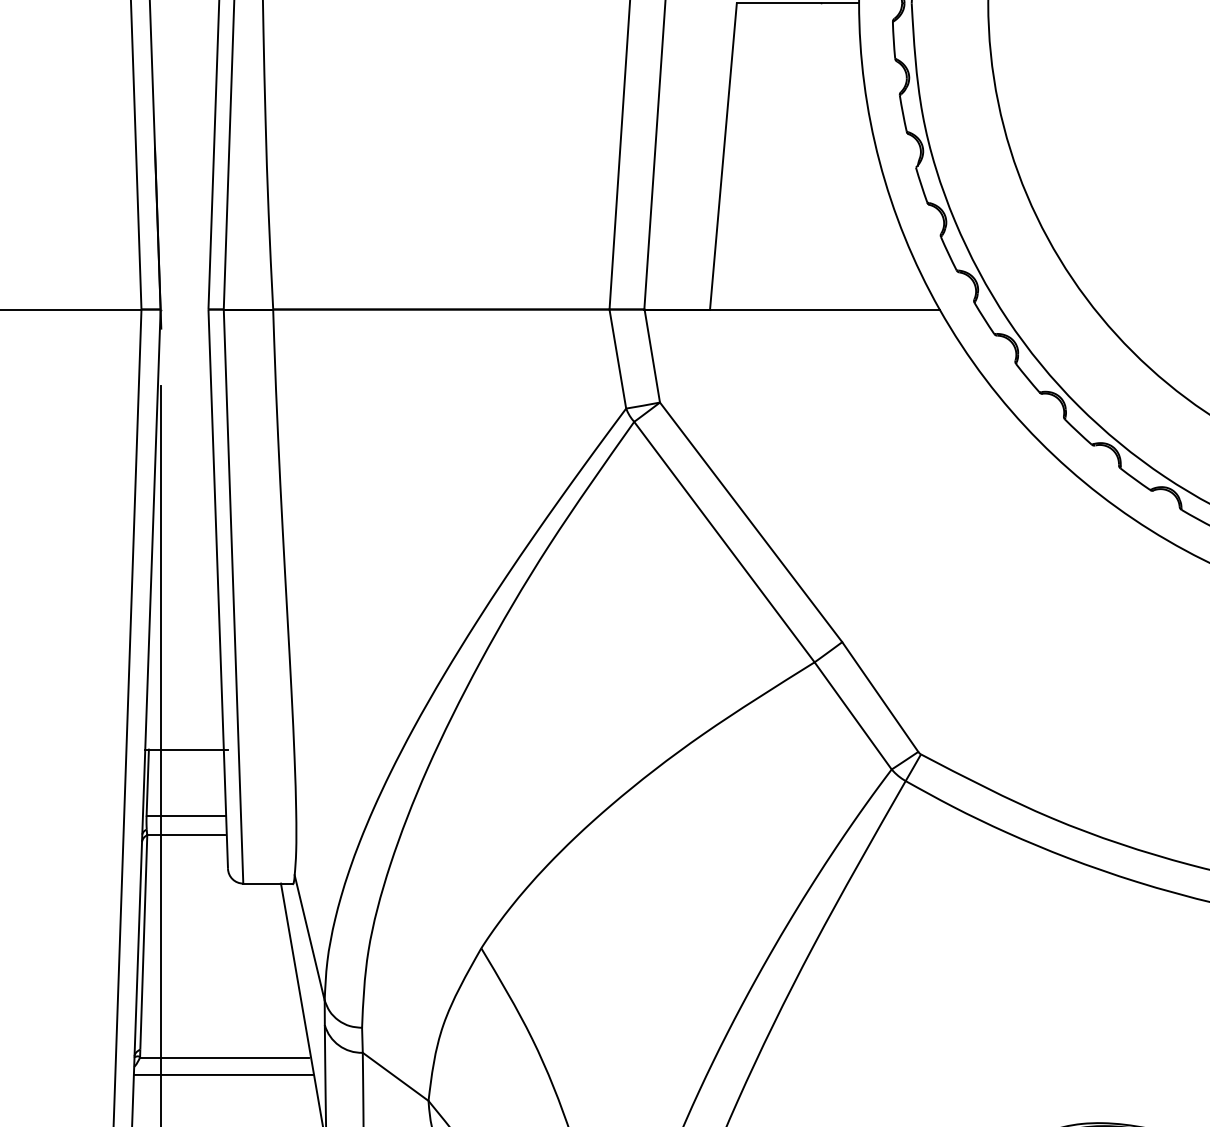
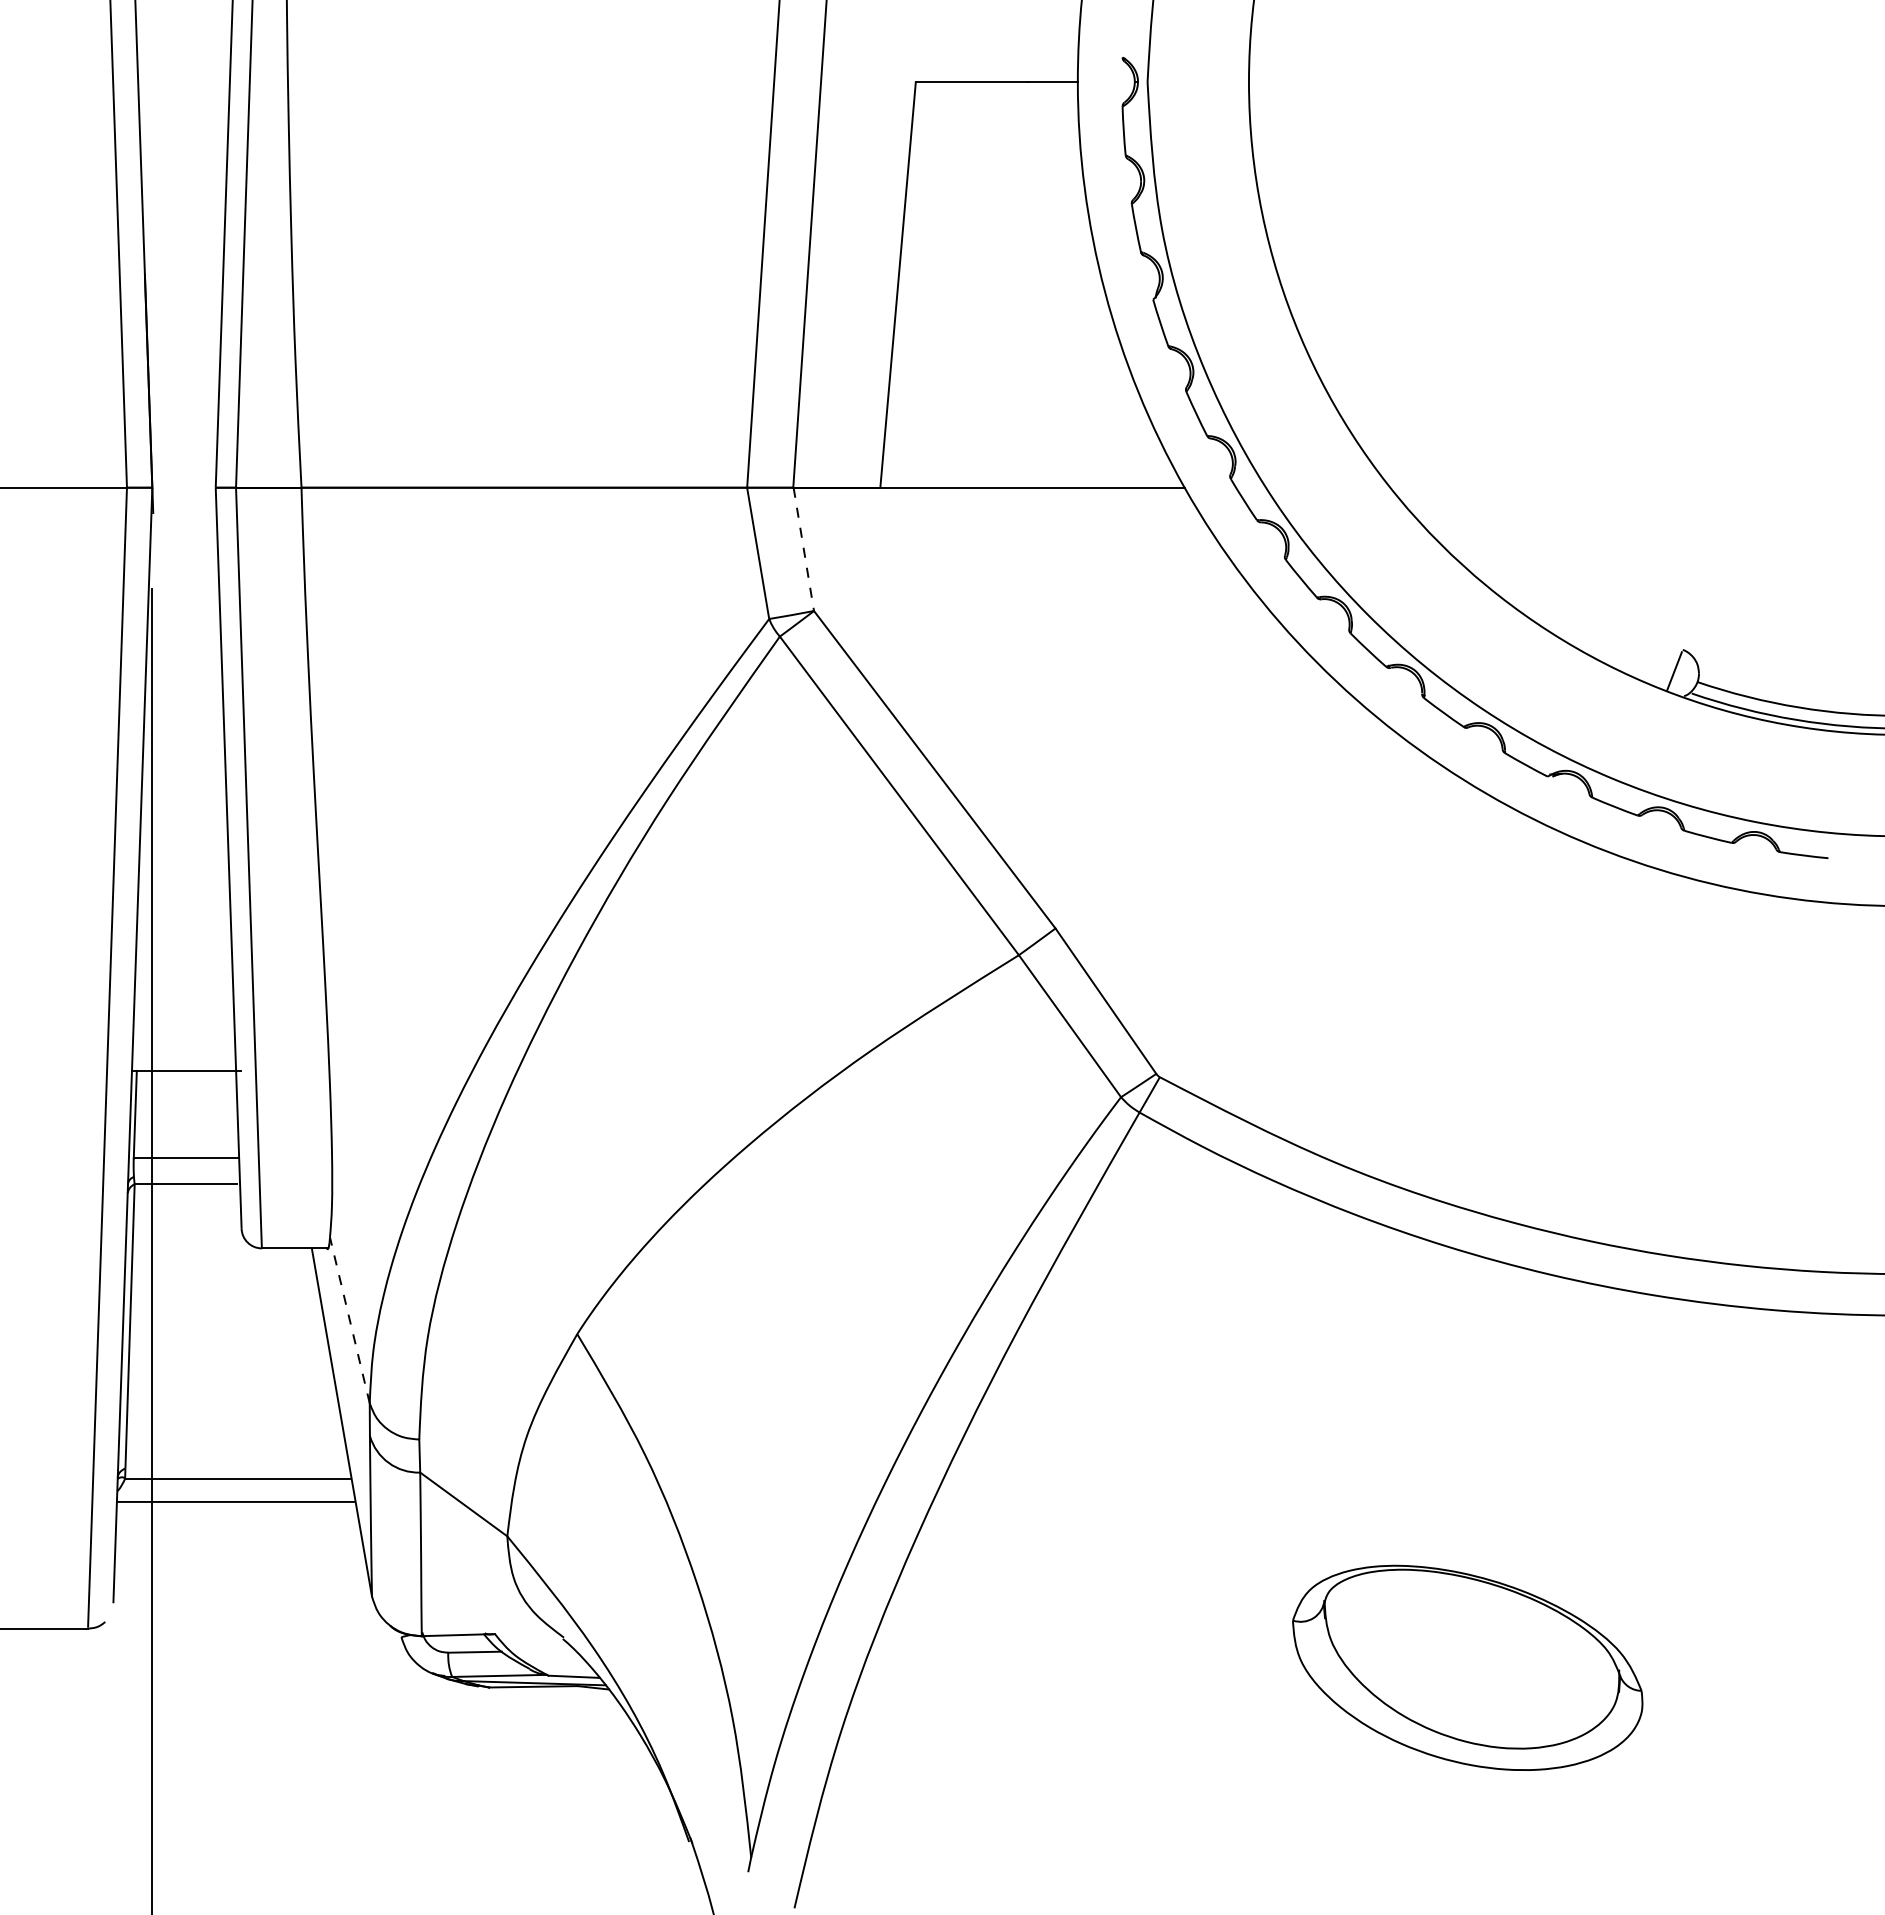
line: (652, 356) -> (803, 549), solid -> dashed
line: (309, 937) -> (349, 1319), solid -> dashed

